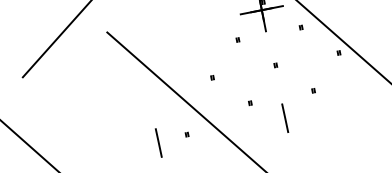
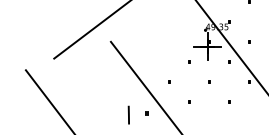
line: (284, 117) -> (208, 114), removed

